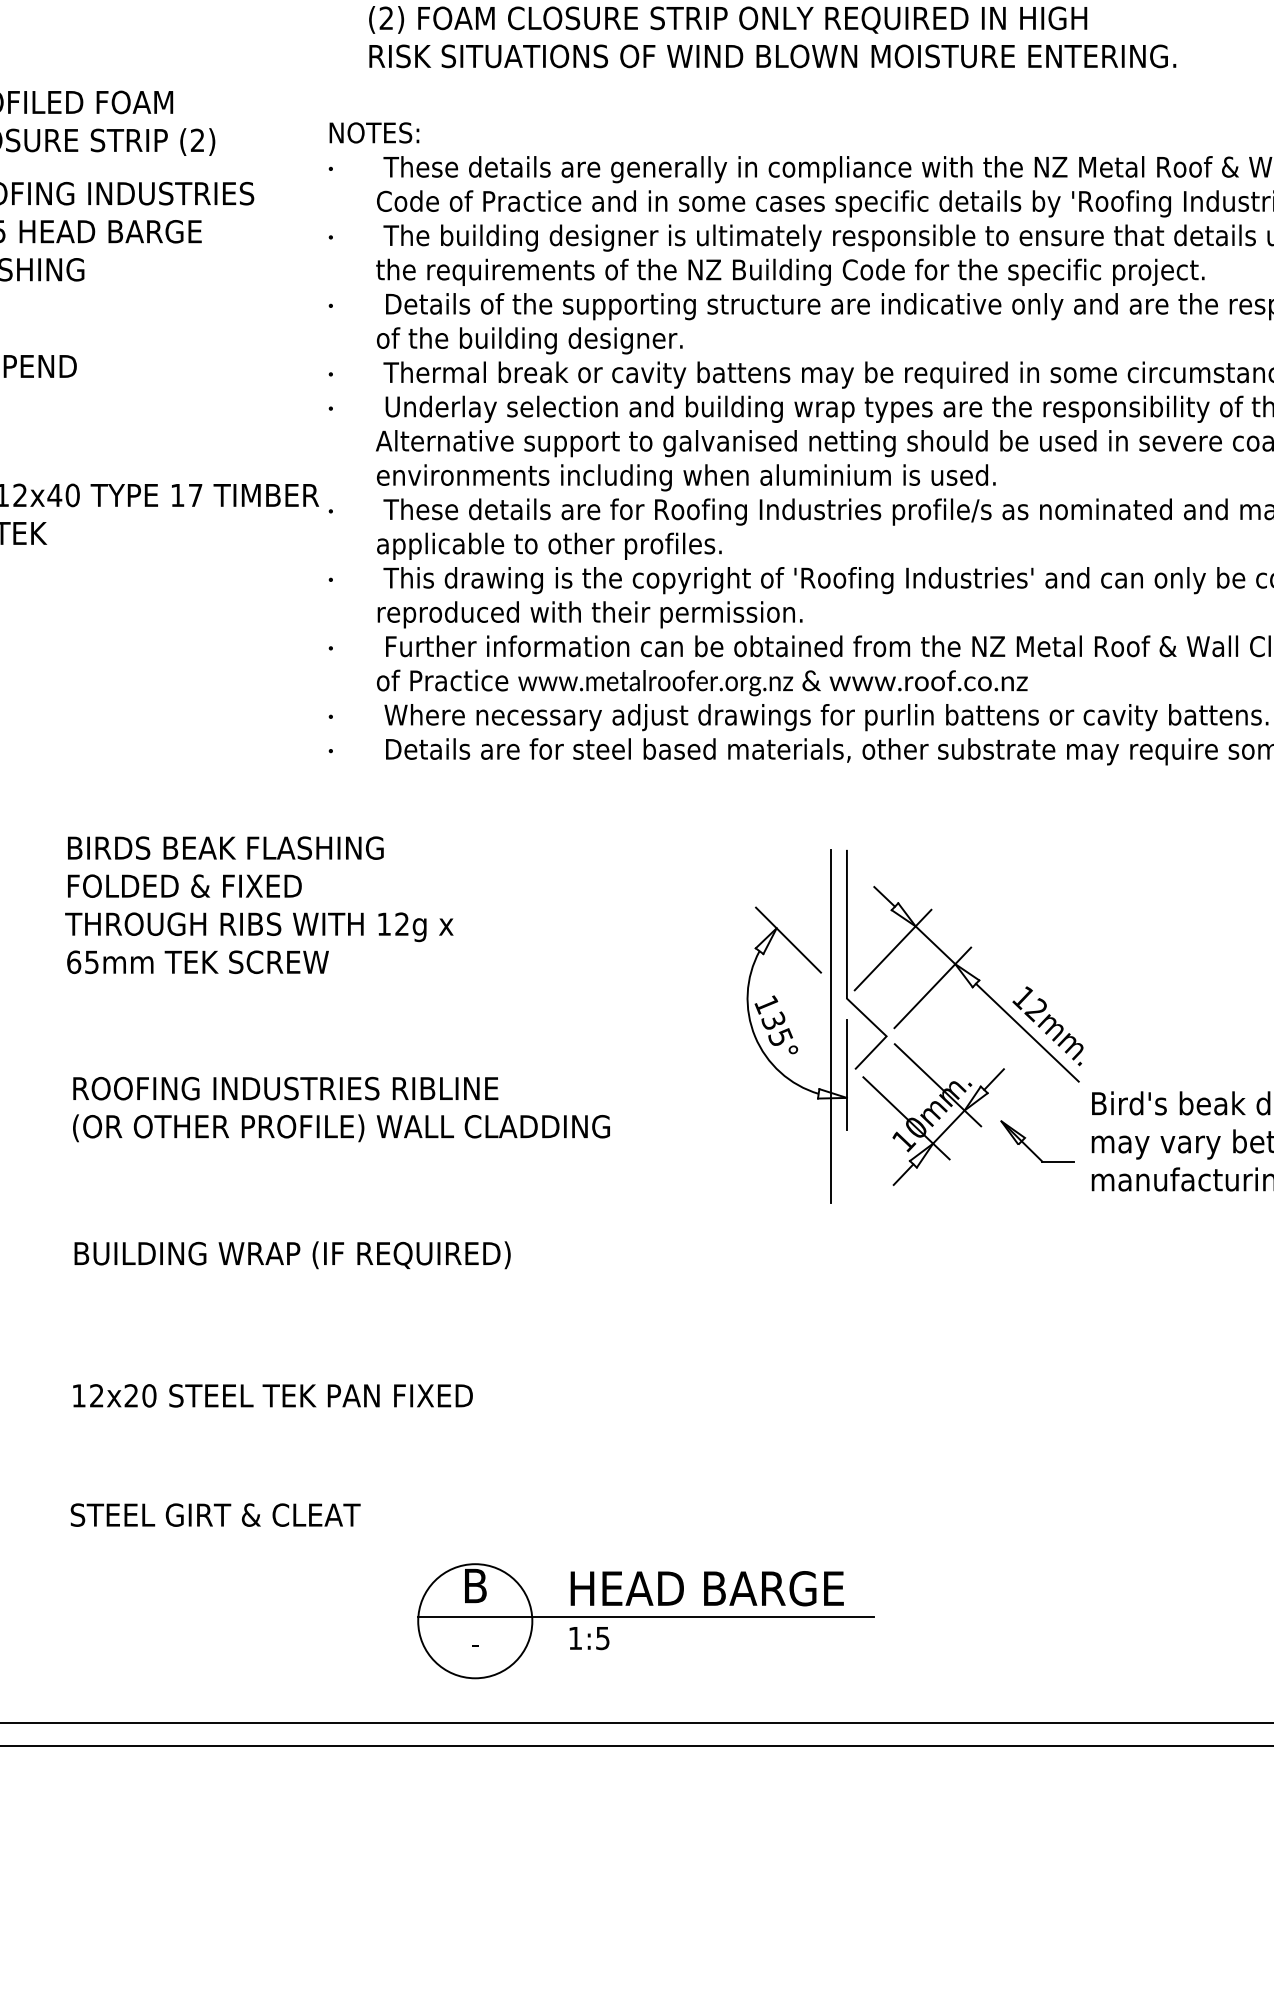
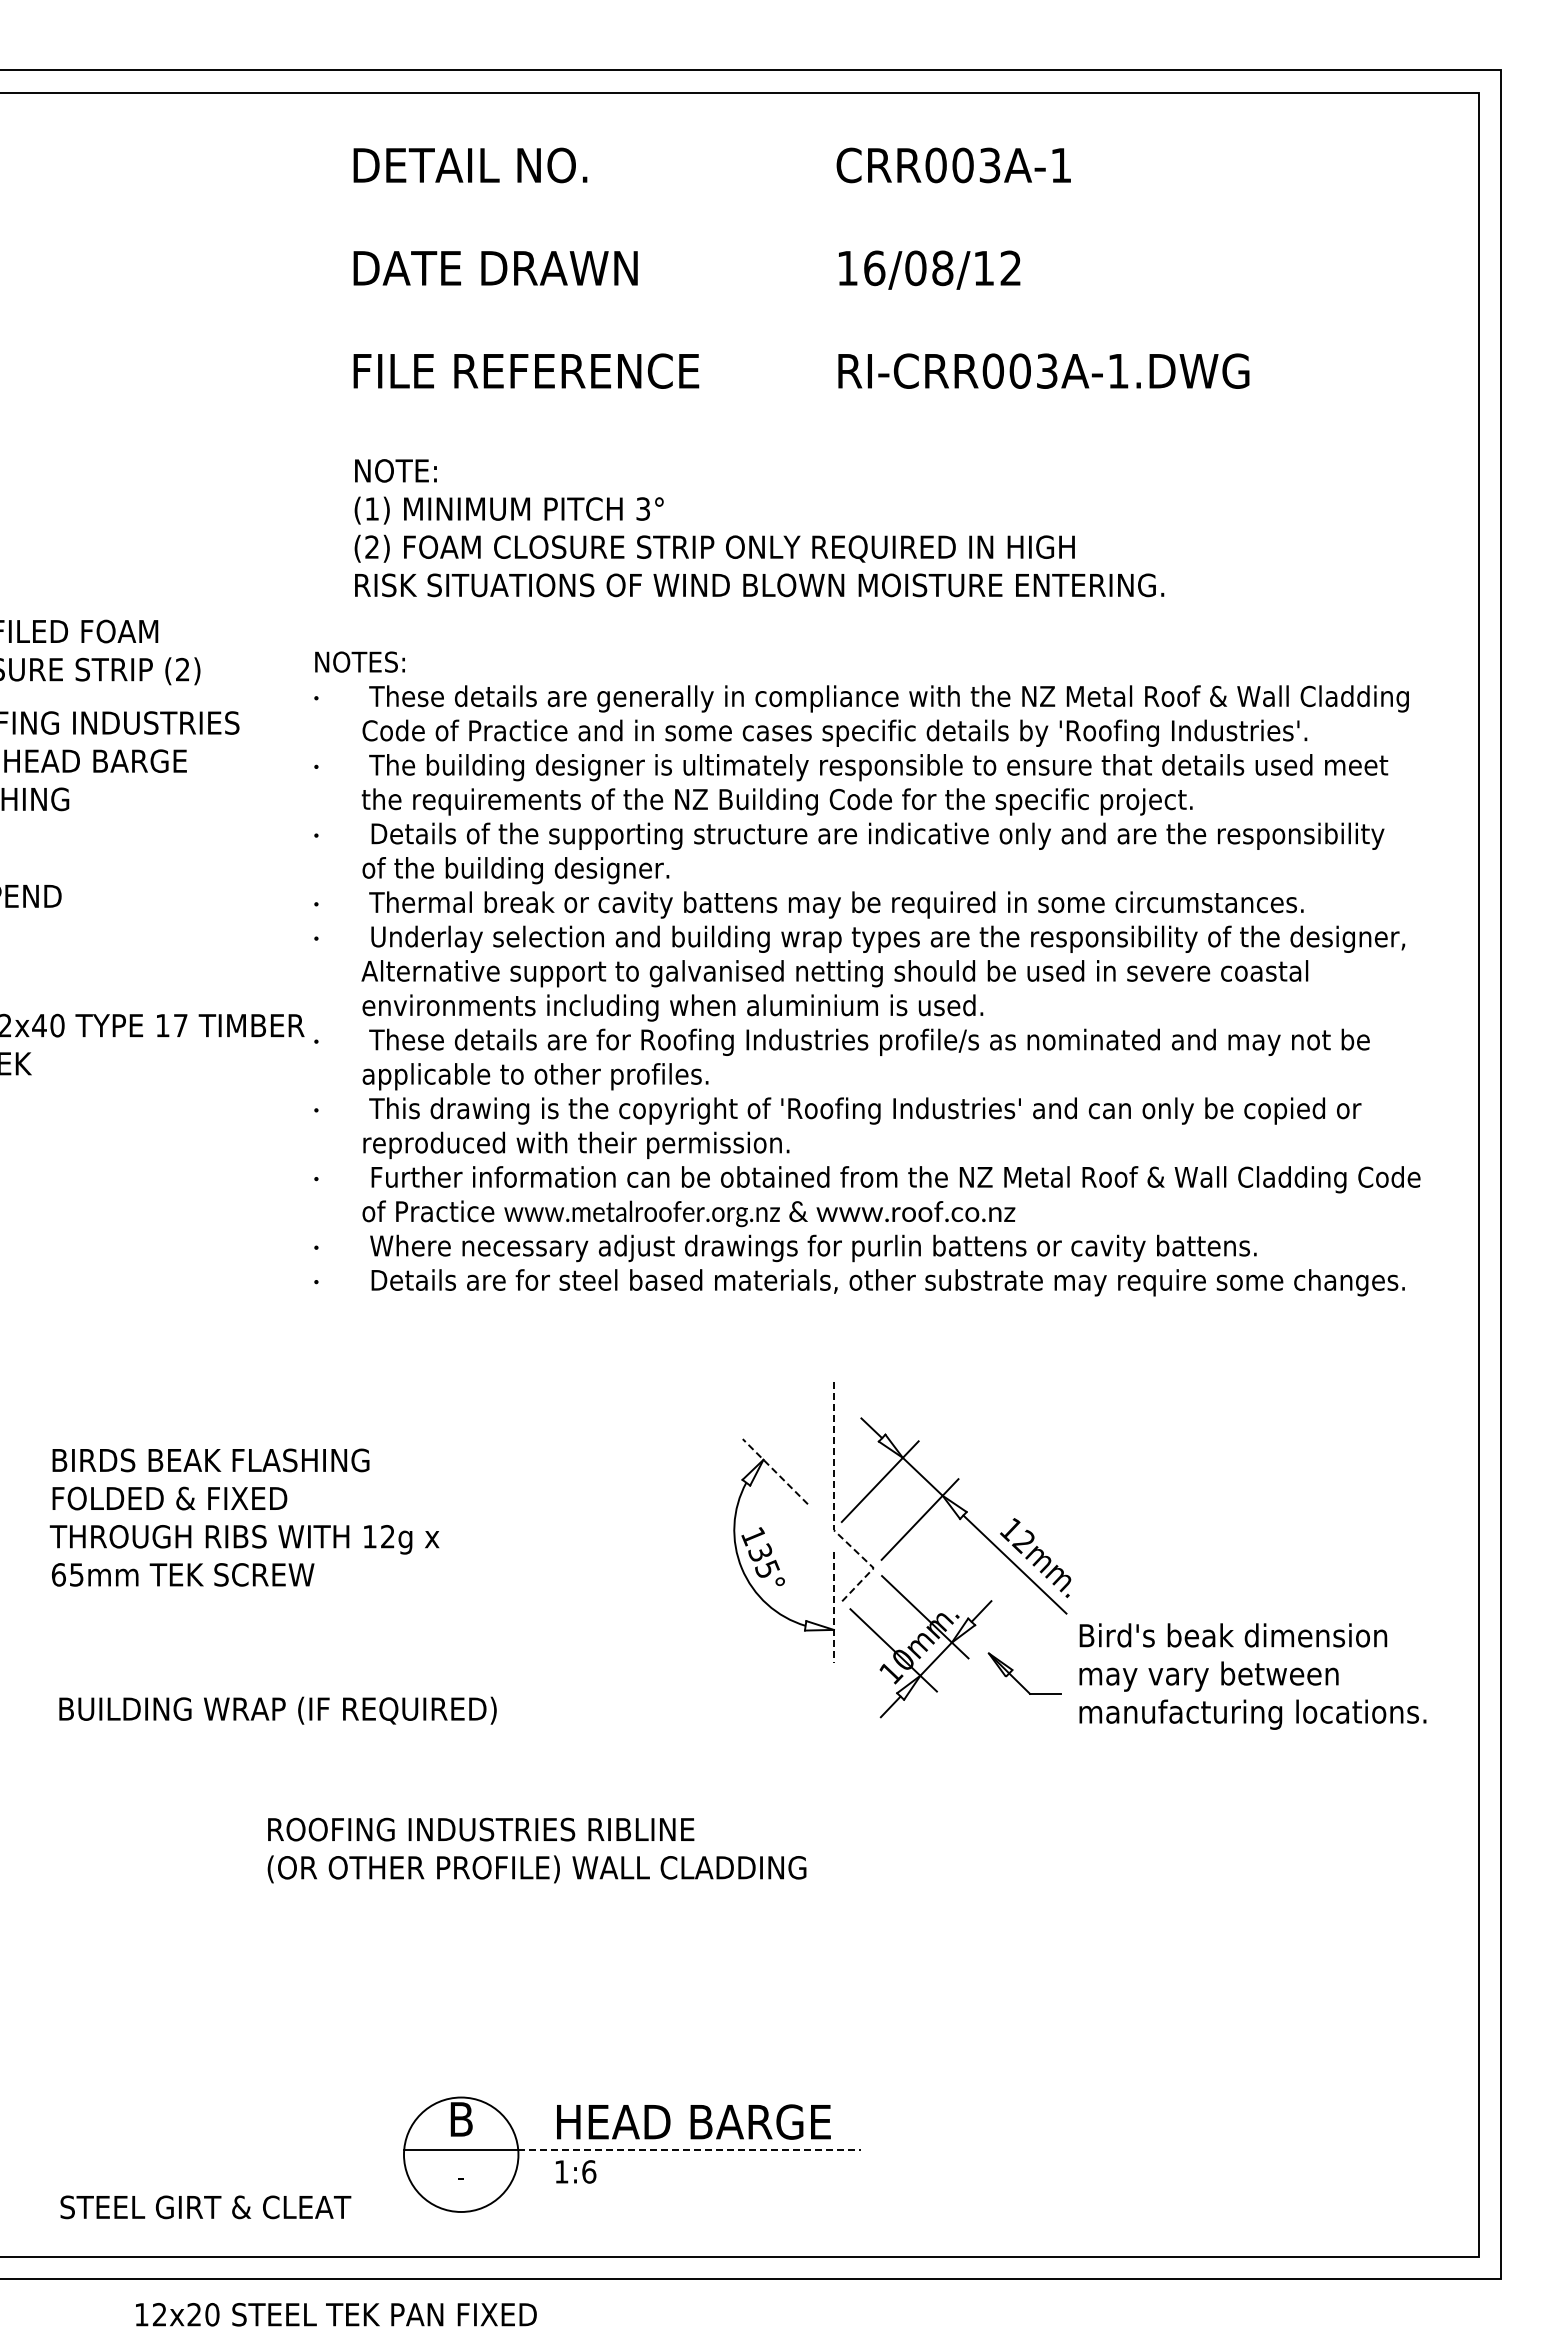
text: (259, 905) -> (244, 1517), moved
line: (788, 939) -> (775, 1471), solid -> dashed
line: (846, 974) -> (833, 1506), solid -> dashed
line: (831, 1025) -> (818, 1557), removed
line: (846, 1075) -> (833, 1607), solid -> dashed
text: (340, 1109) -> (536, 1850), moved
text: (292, 1255) -> (277, 1710), moved
text: (273, 1395) -> (336, 2314), moved
text: (215, 1515) -> (205, 2207), moved
line: (703, 1616) -> (690, 2150), solid -> dashed
text: (603, 1637) -> (589, 2171), 1:5 -> 1:6

